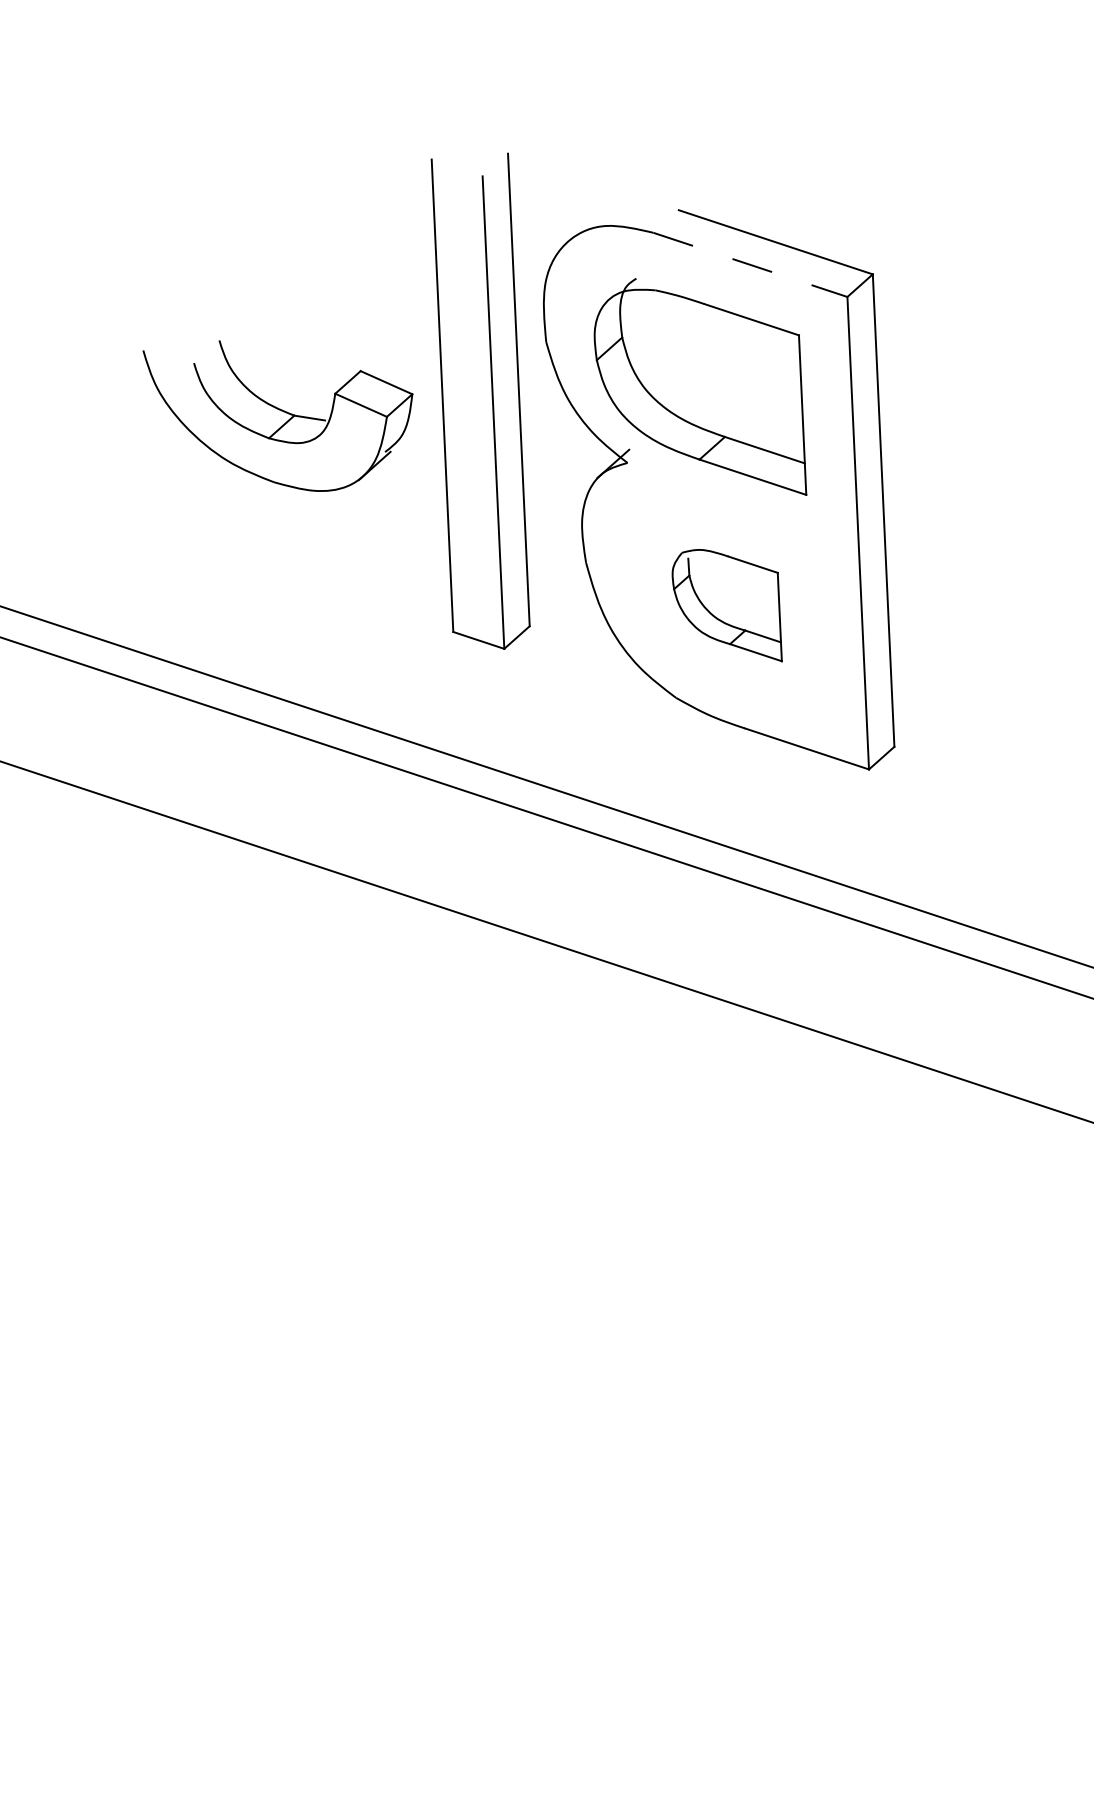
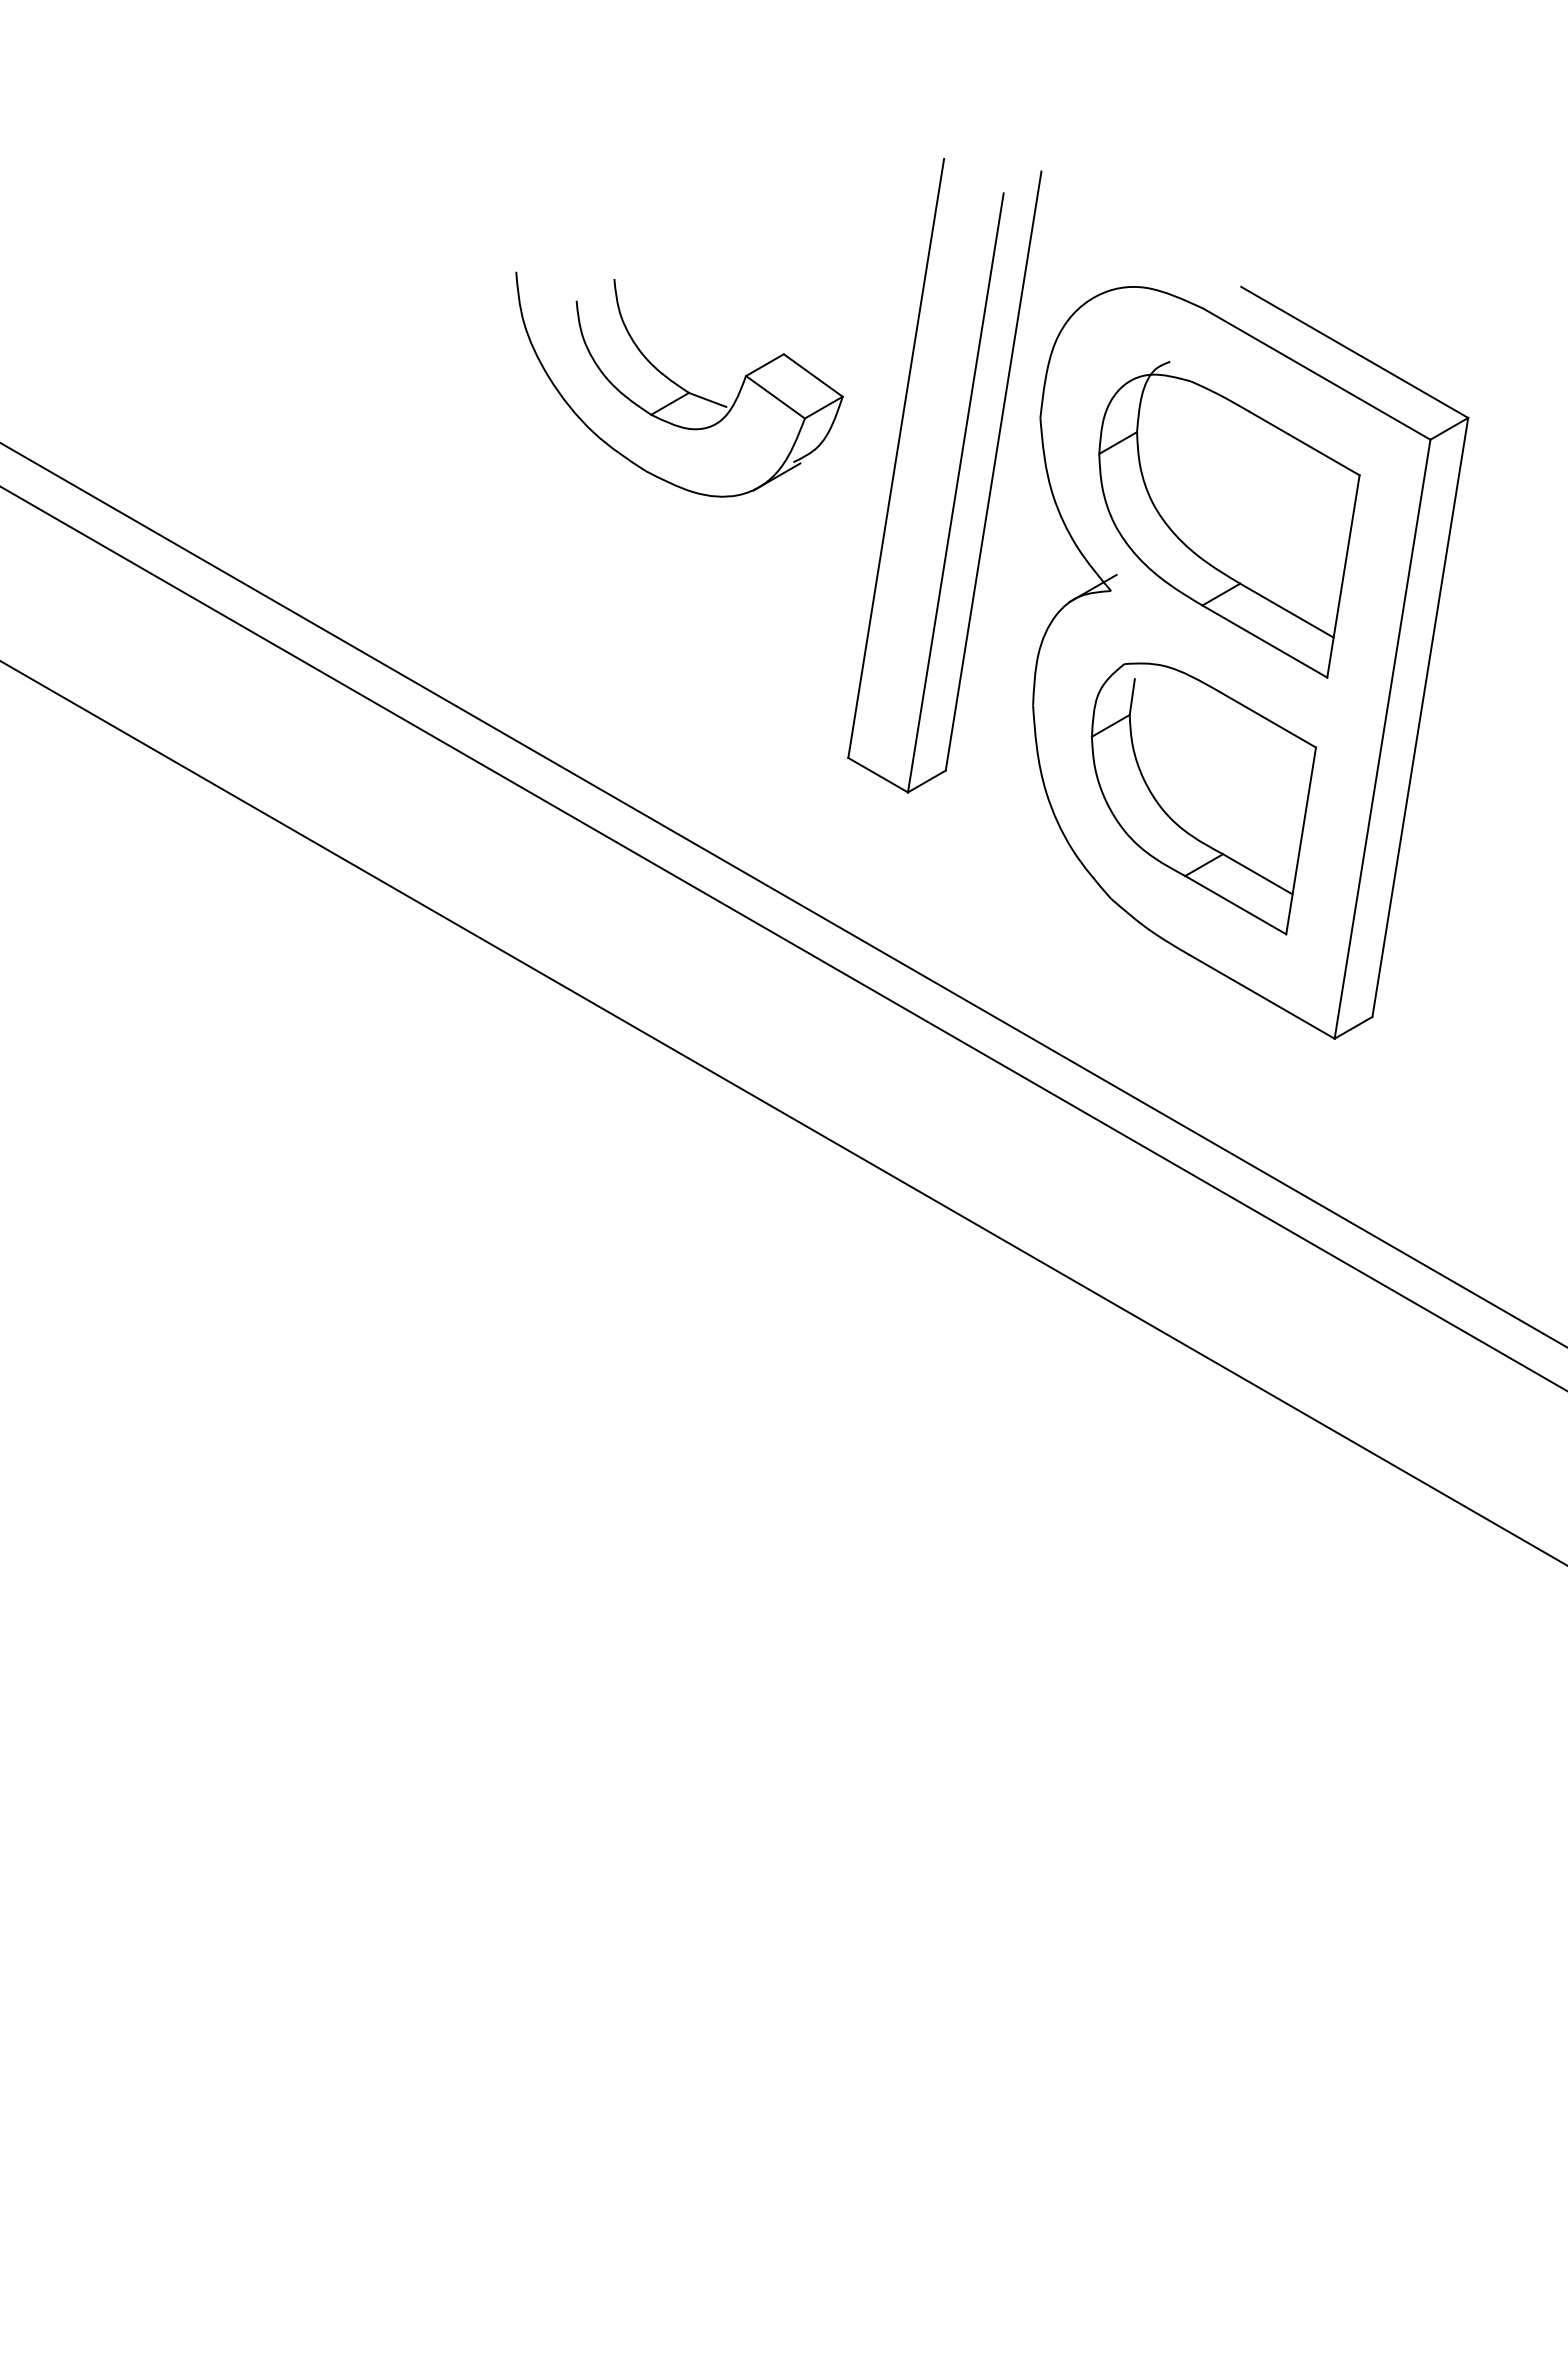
line: (750, 265) -> (1317, 374), dashed -> solid
part: (285, 410) -> (679, 384), moved
part: (730, 606) -> (1203, 798), size x1.67

